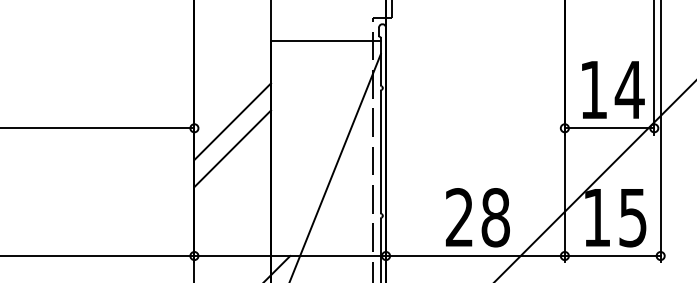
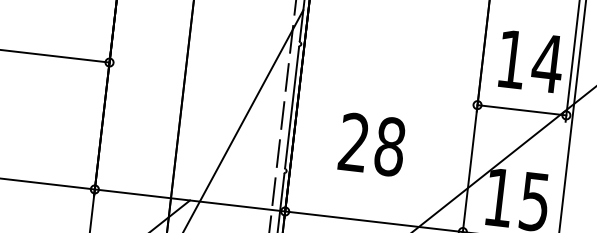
text: (613, 89) -> (531, 61), moved
line: (232, 121) -> (148, 60), removed
line: (232, 148) -> (145, 87), removed
text: (477, 217) -> (371, 144), moved

